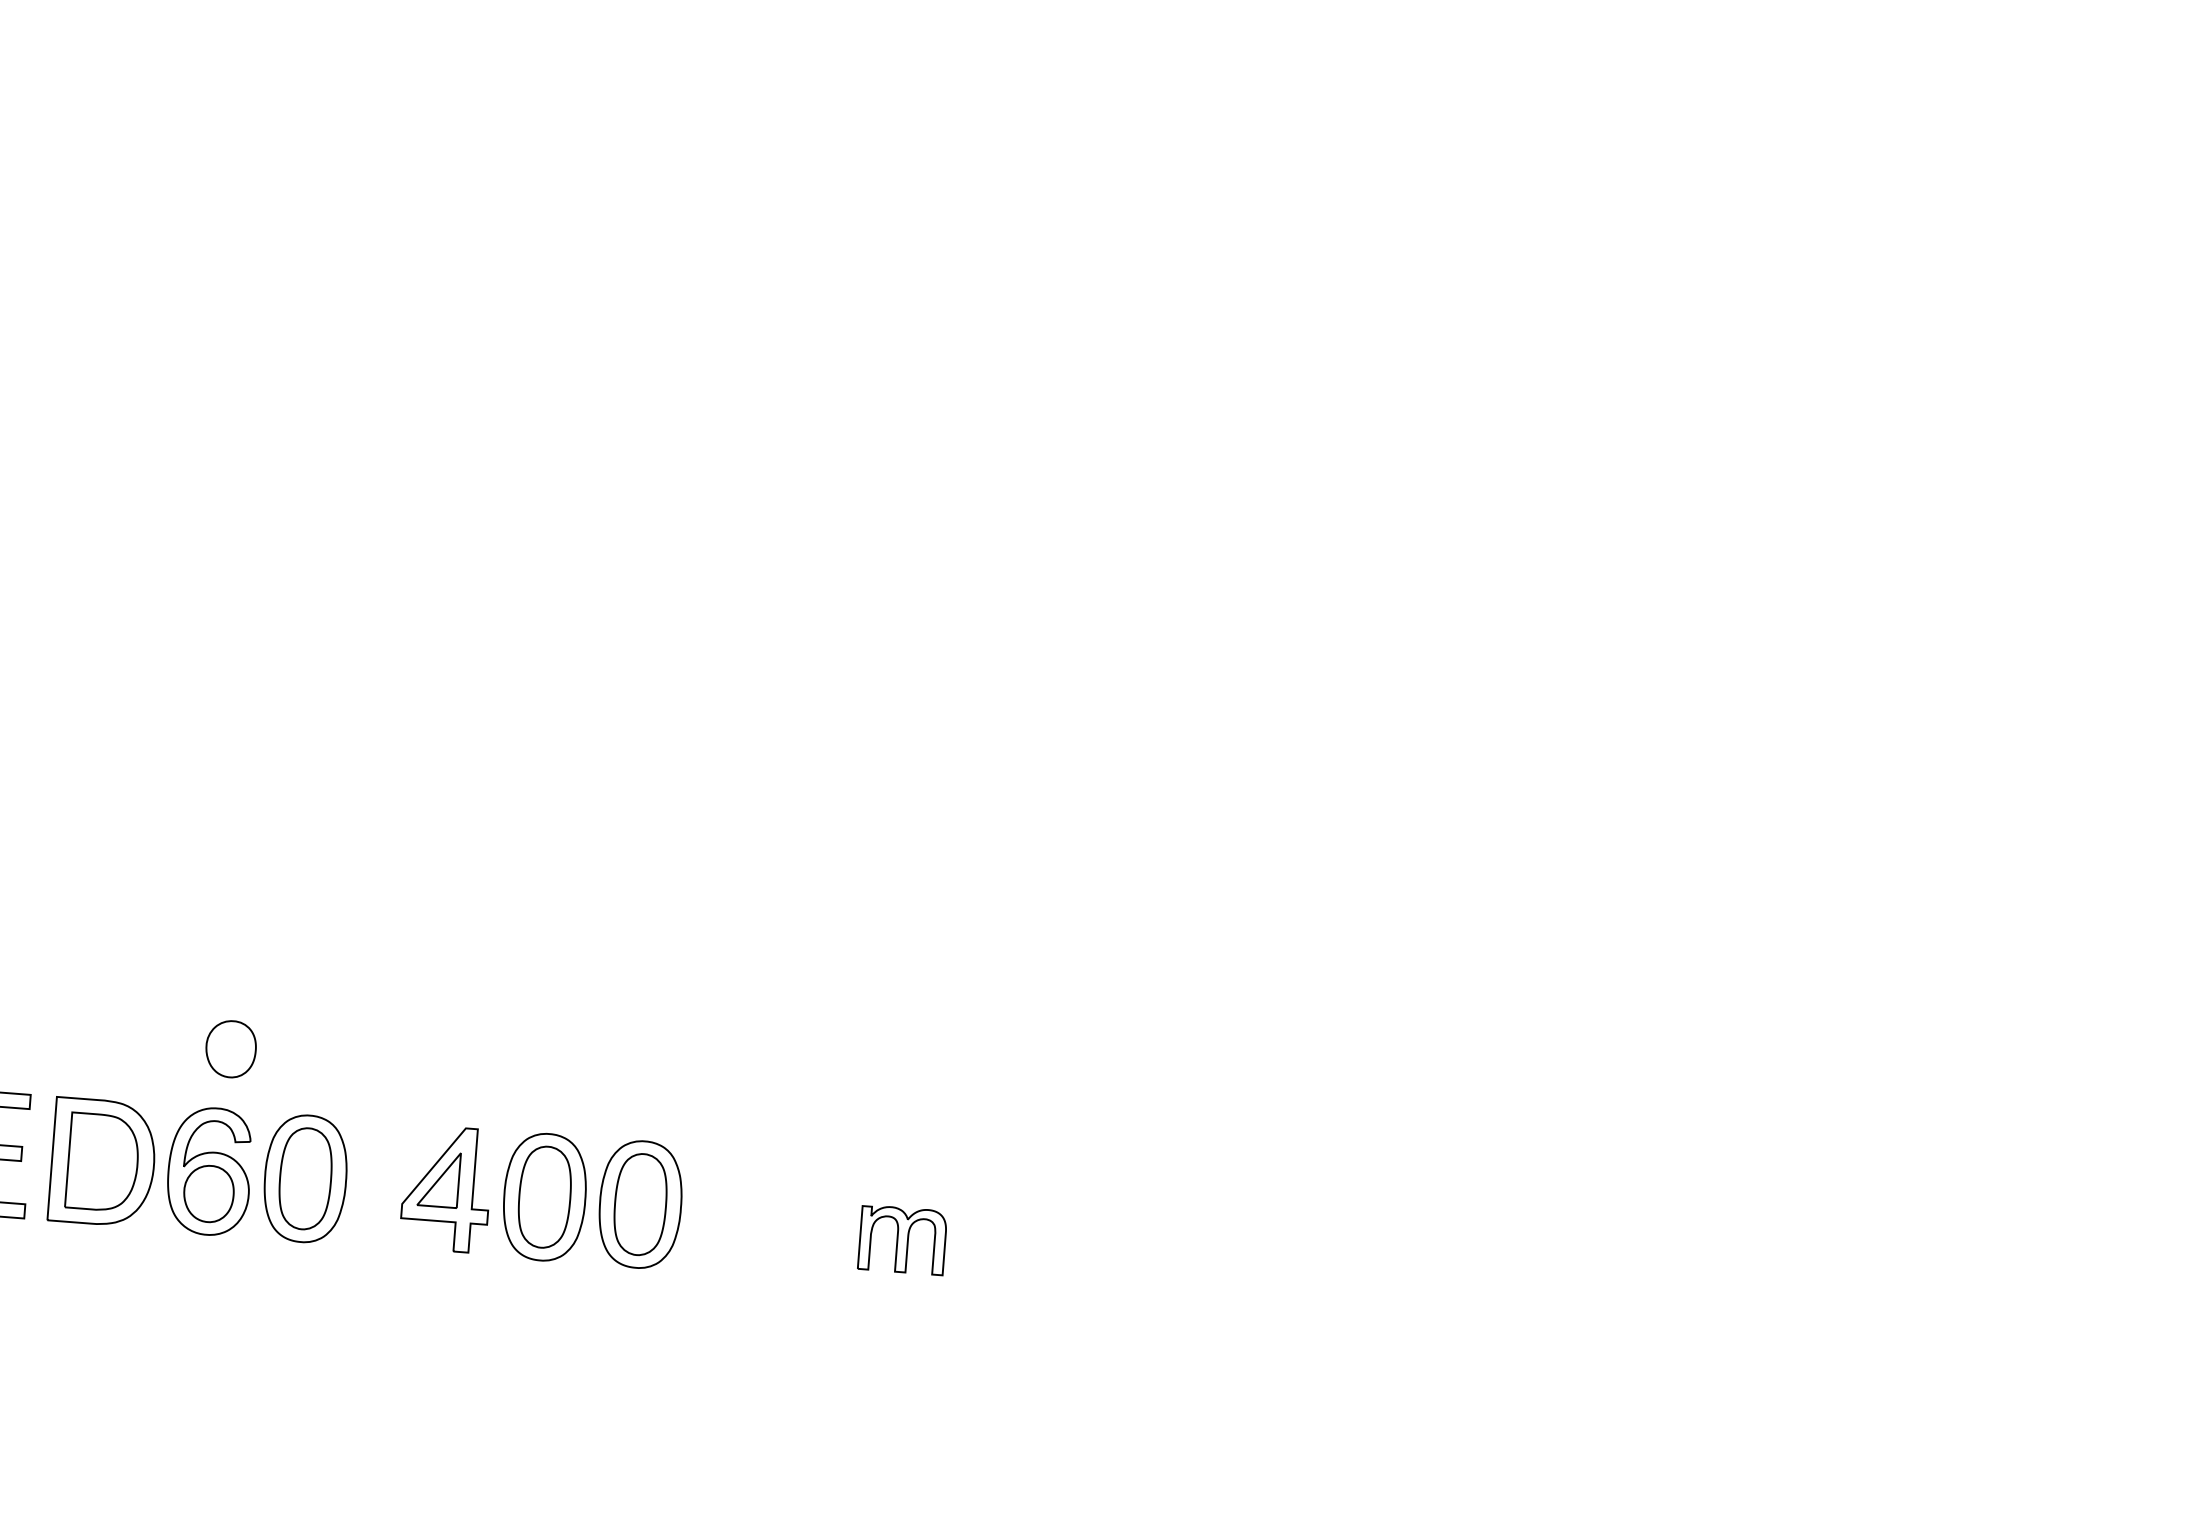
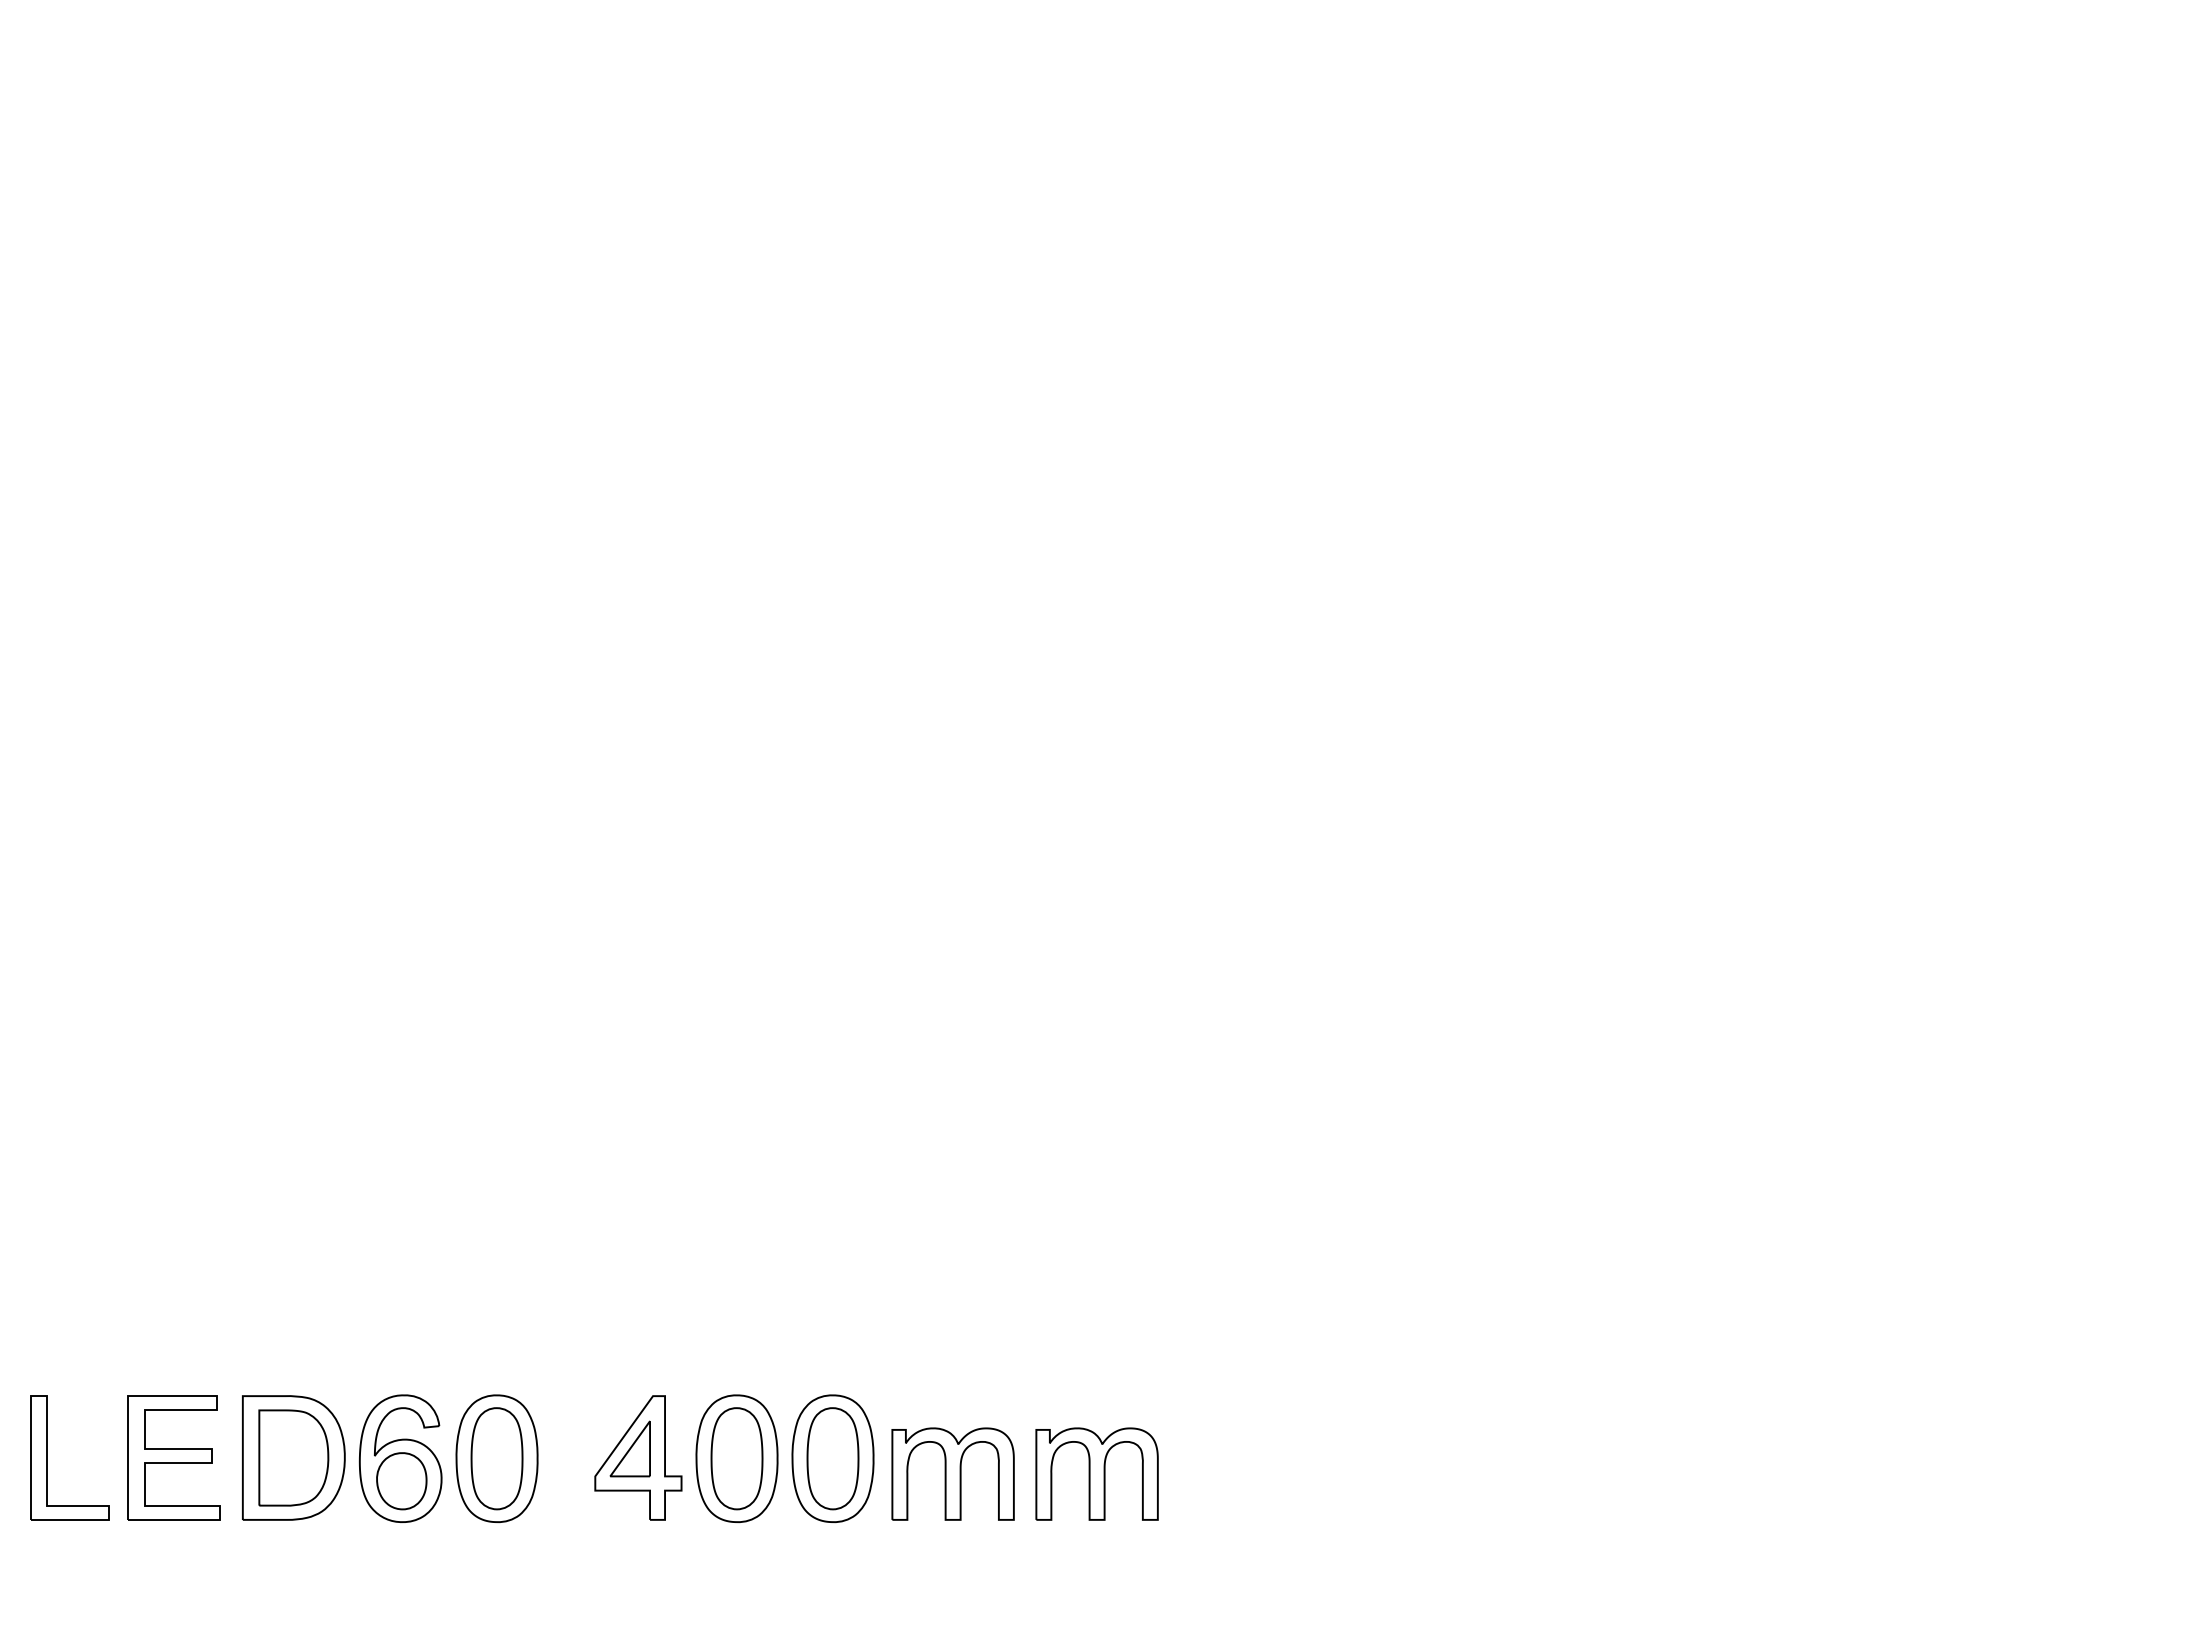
part: (230, 1049) -> (412, 1335), removed
part: (758, 1228) -> (952, 1473), added
part: (902, 1239) -> (1096, 1473), size x1.43

